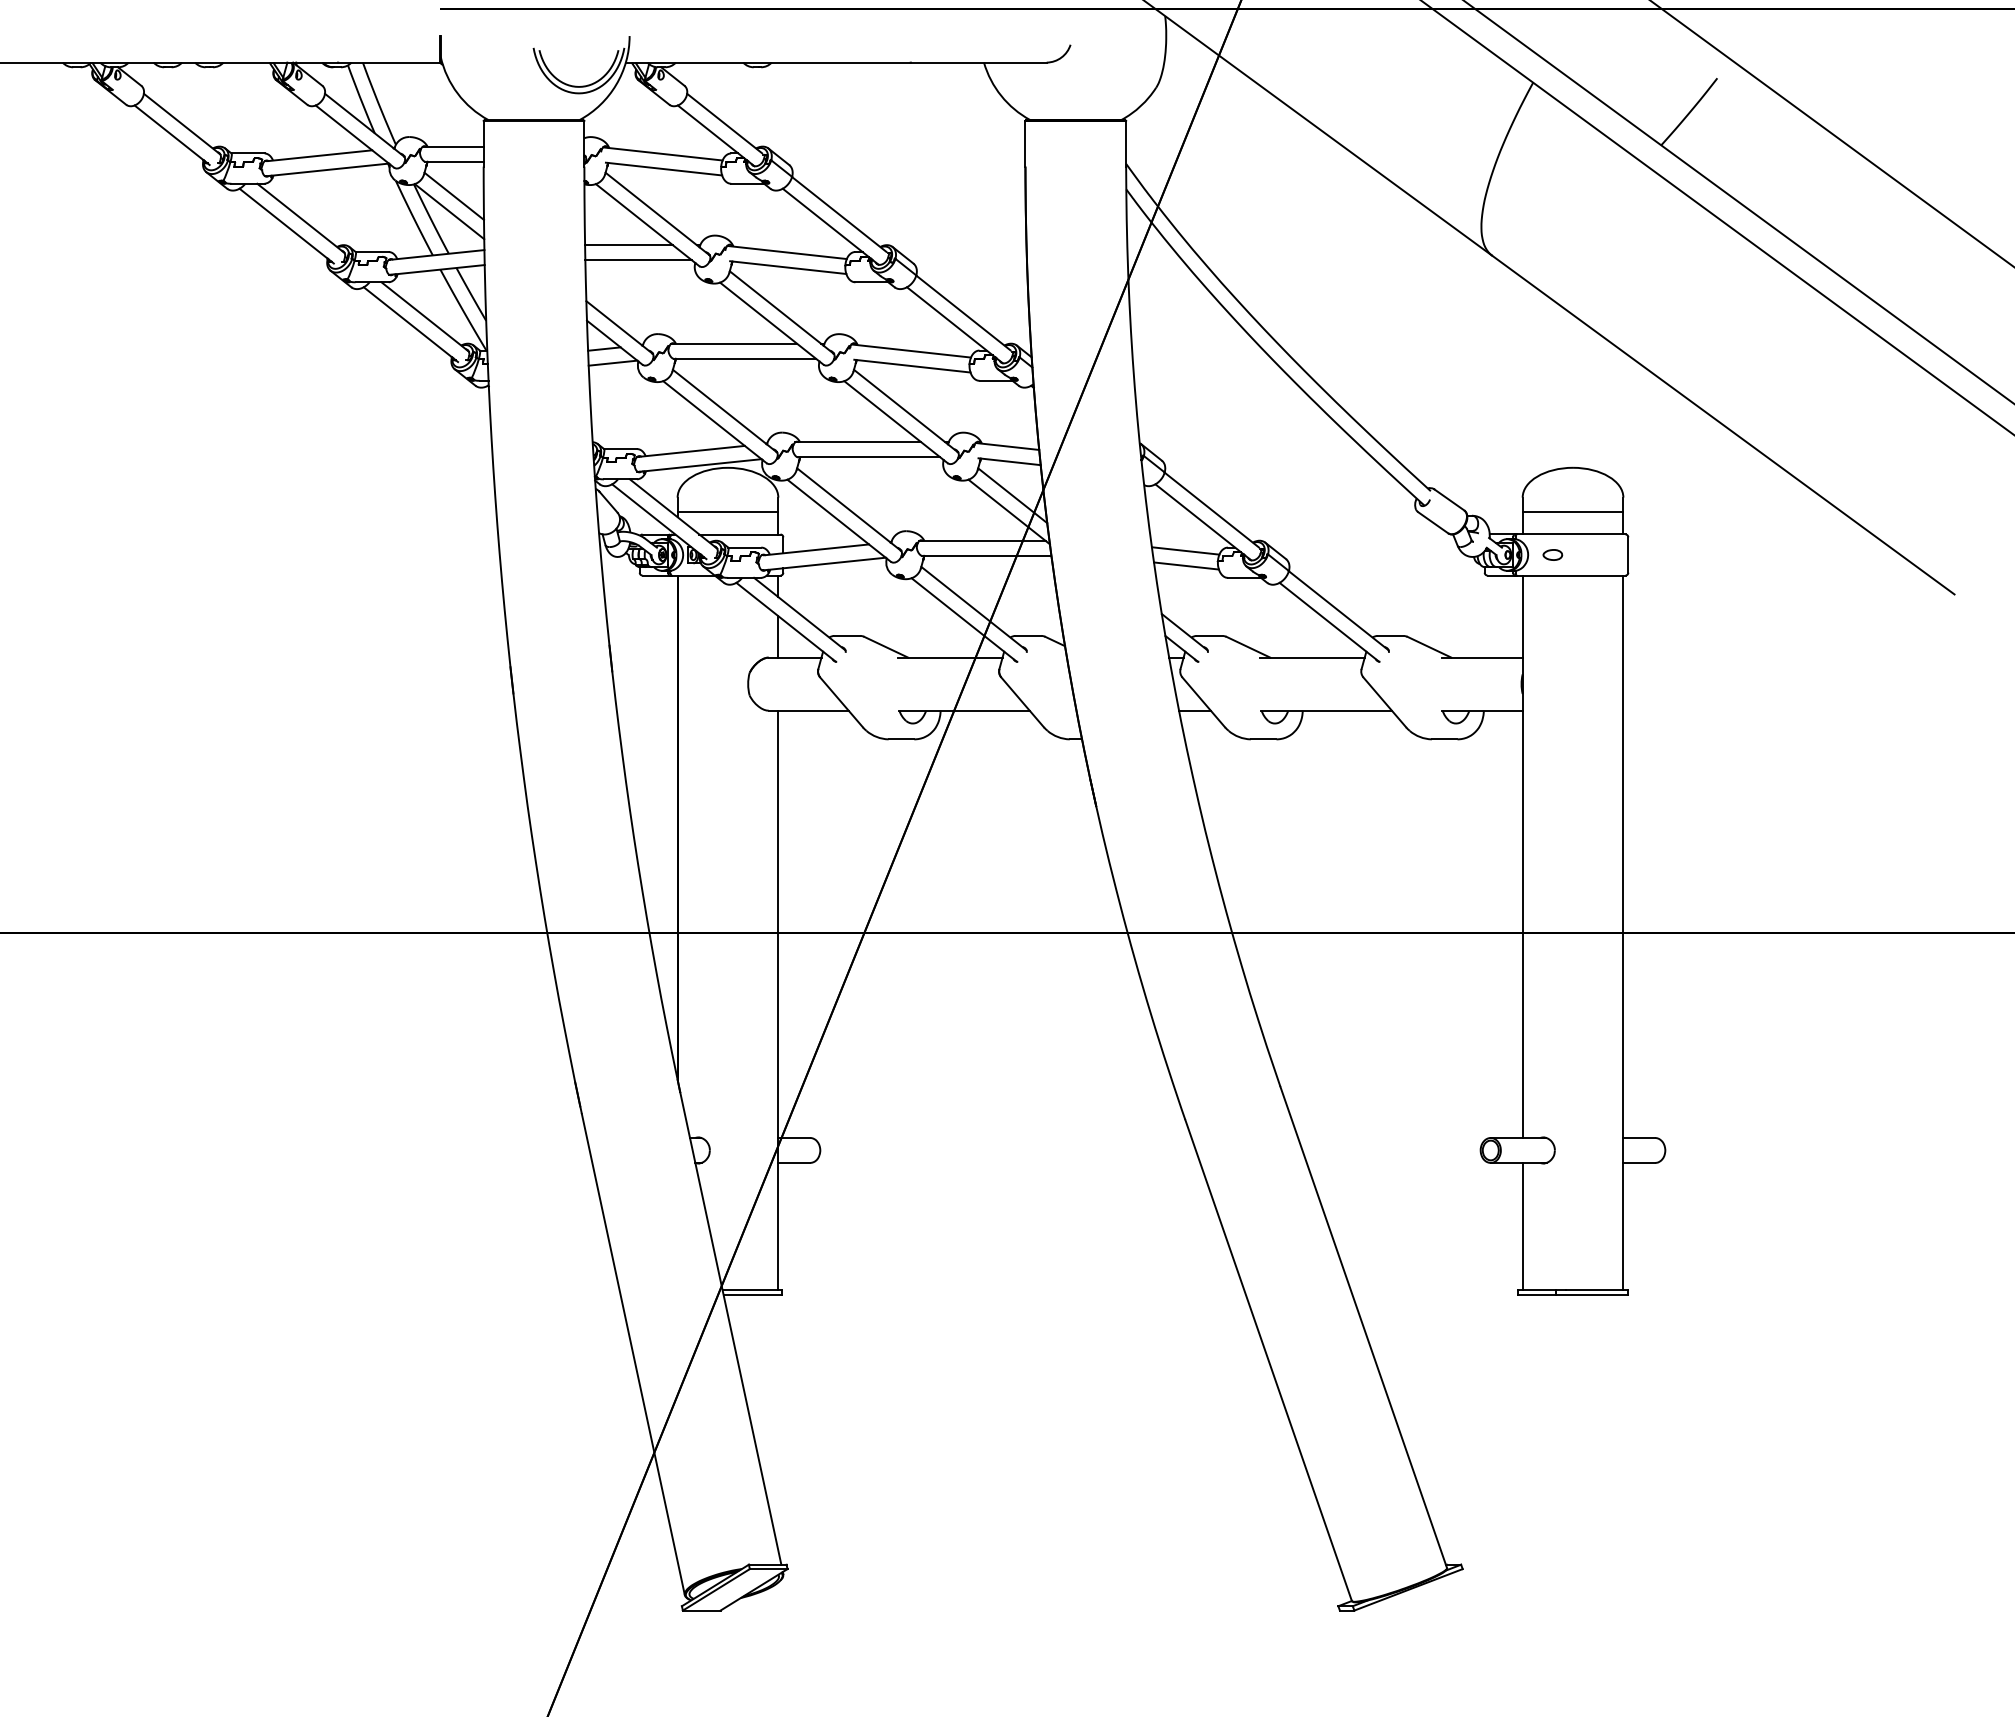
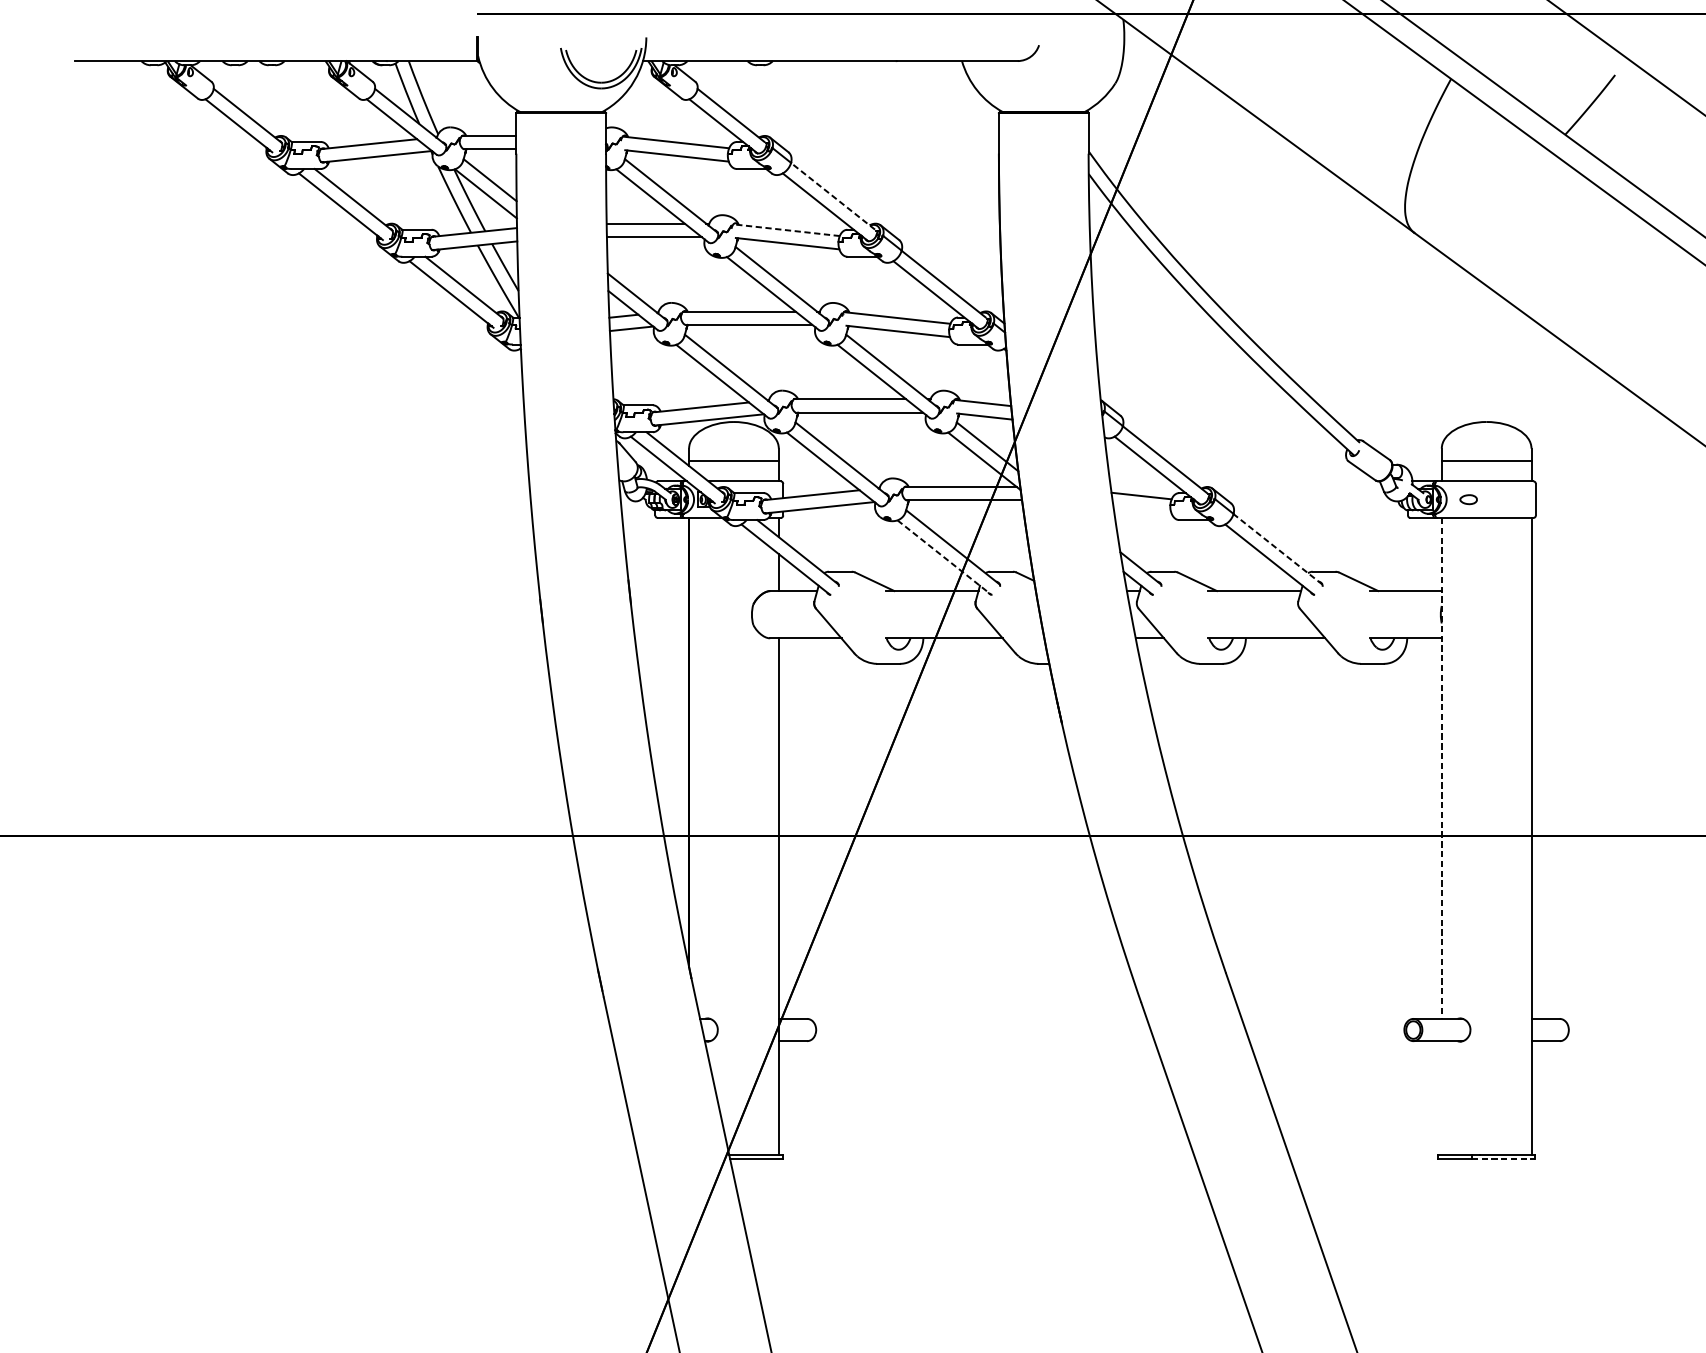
line: (838, 214) -> (832, 196), solid -> dashed
line: (786, 252) -> (786, 230), solid -> dashed
line: (1186, 565) -> (1142, 509), removed
line: (1338, 610) -> (1277, 549), solid -> dashed
line: (964, 620) -> (944, 558), solid -> dashed
line: (1522, 857) -> (1441, 769), solid -> dashed
line: (1522, 1226) -> (1441, 1097), removed
line: (1591, 1295) -> (1503, 1159), solid -> dashed

